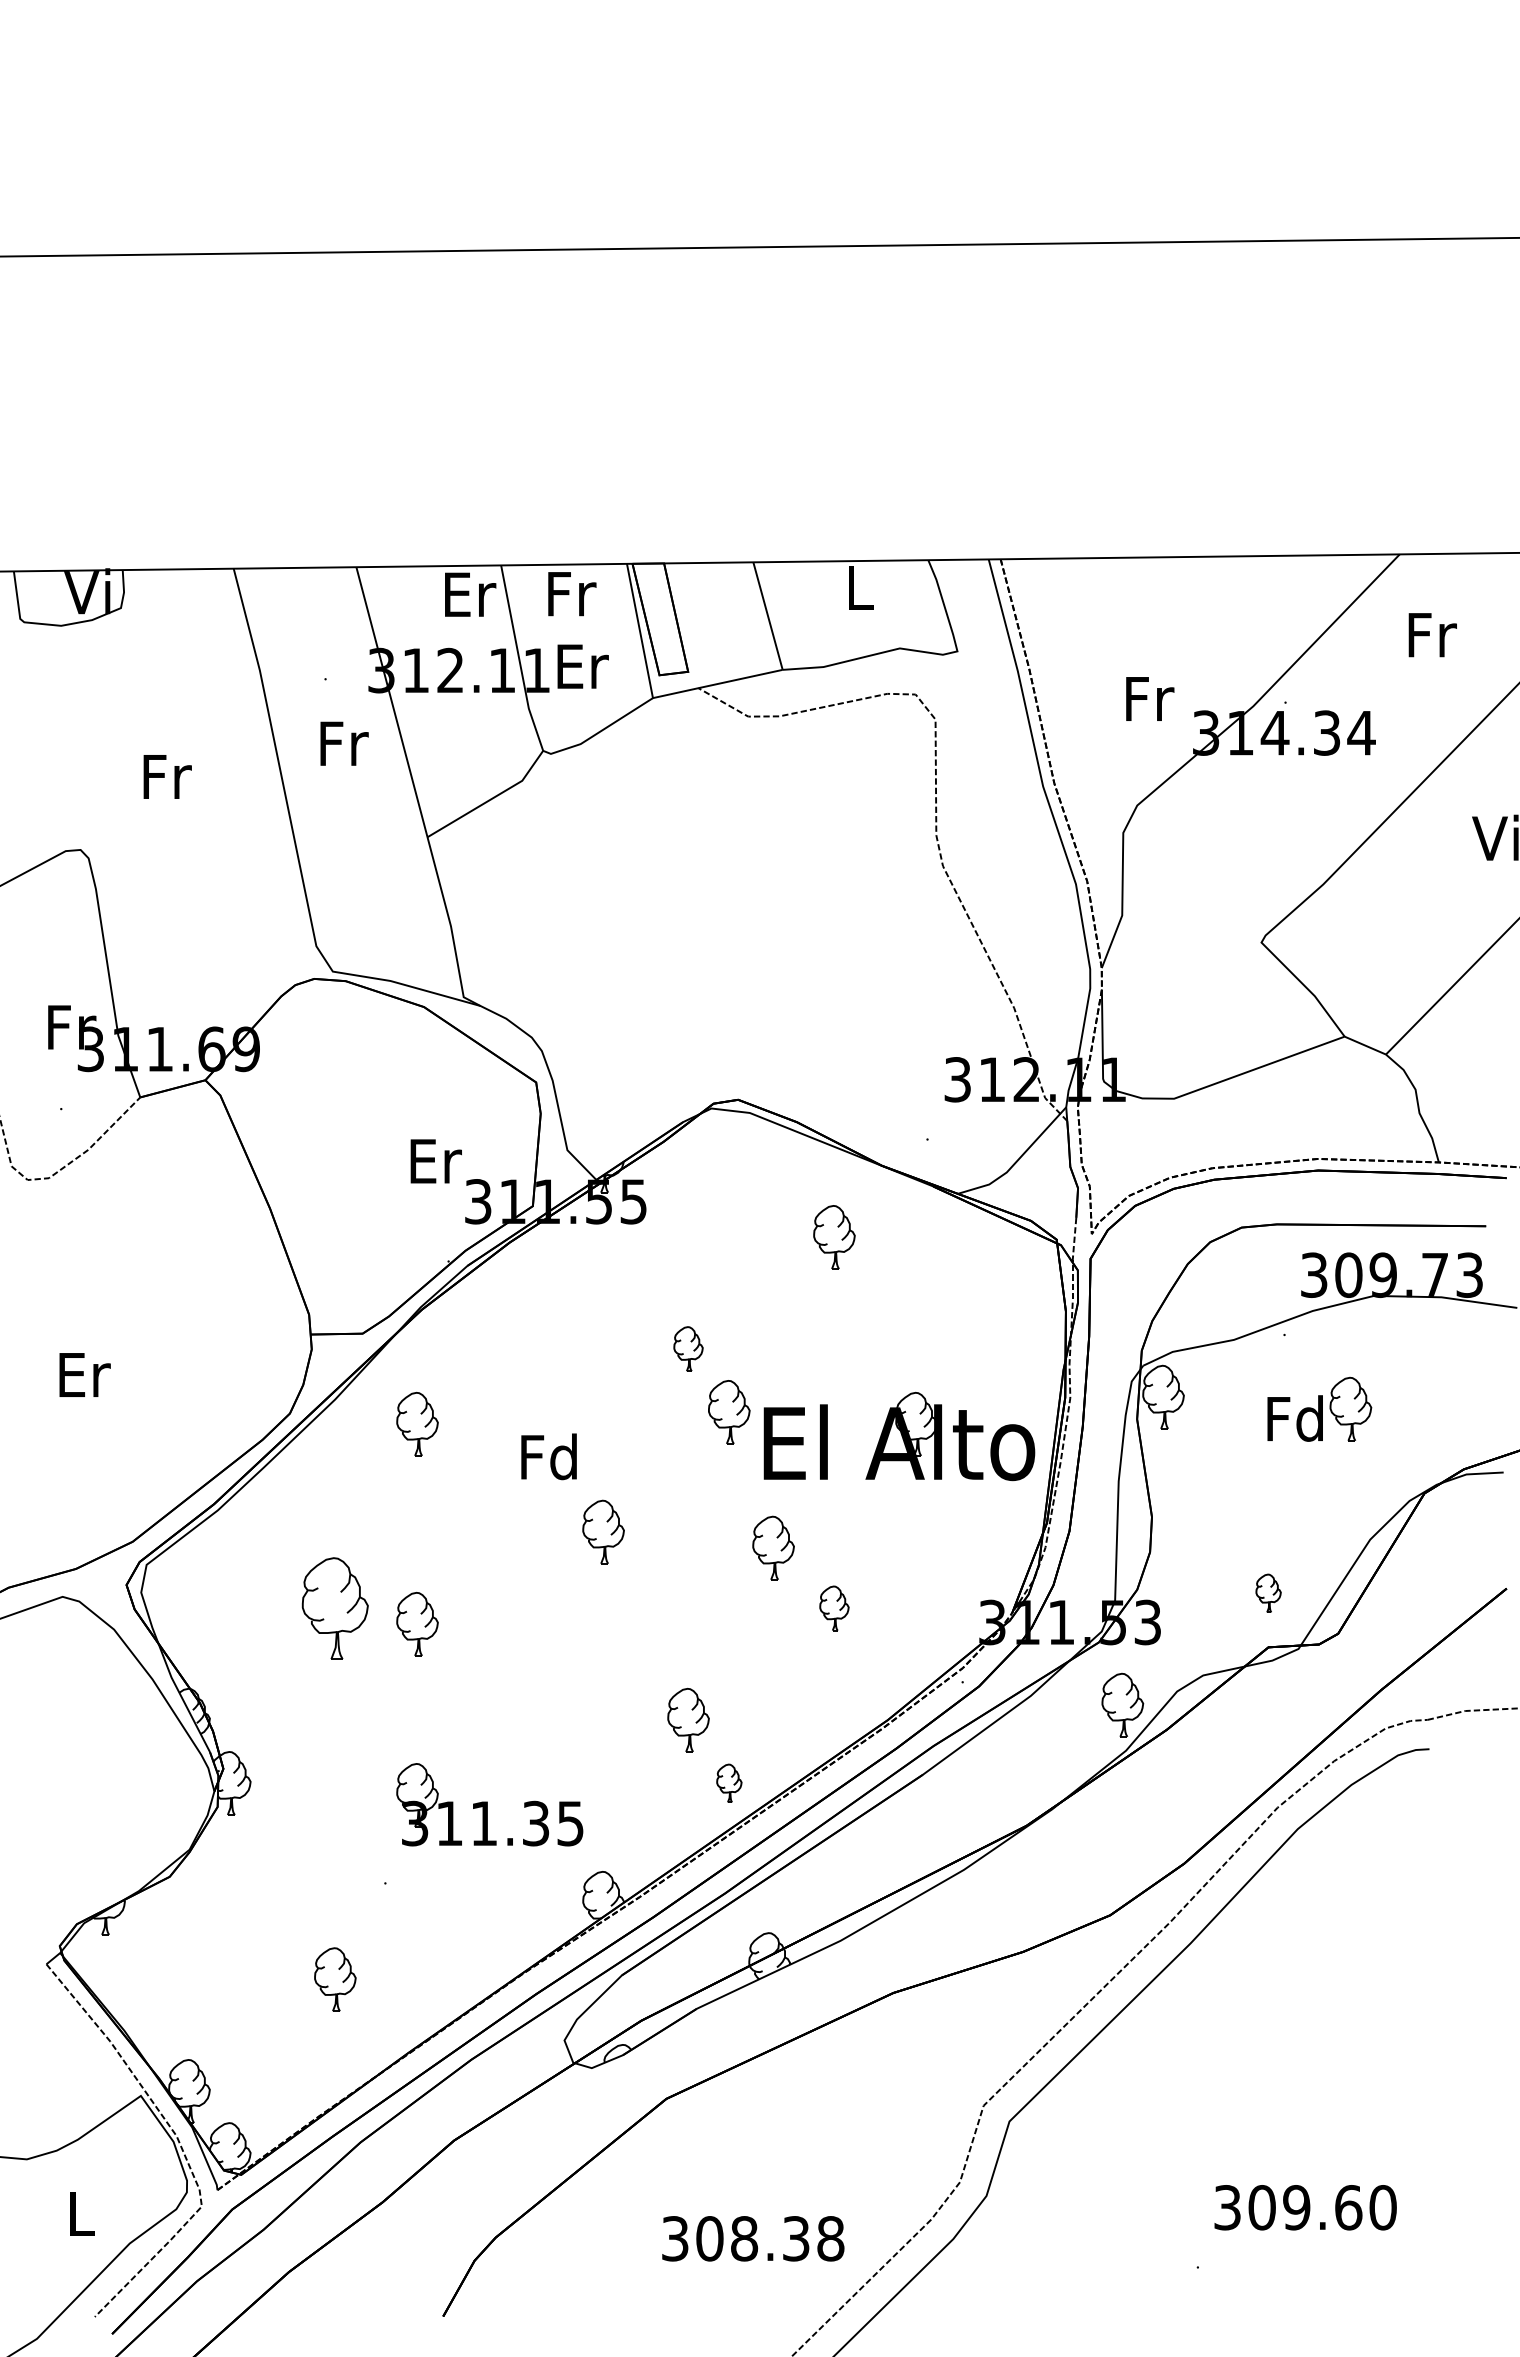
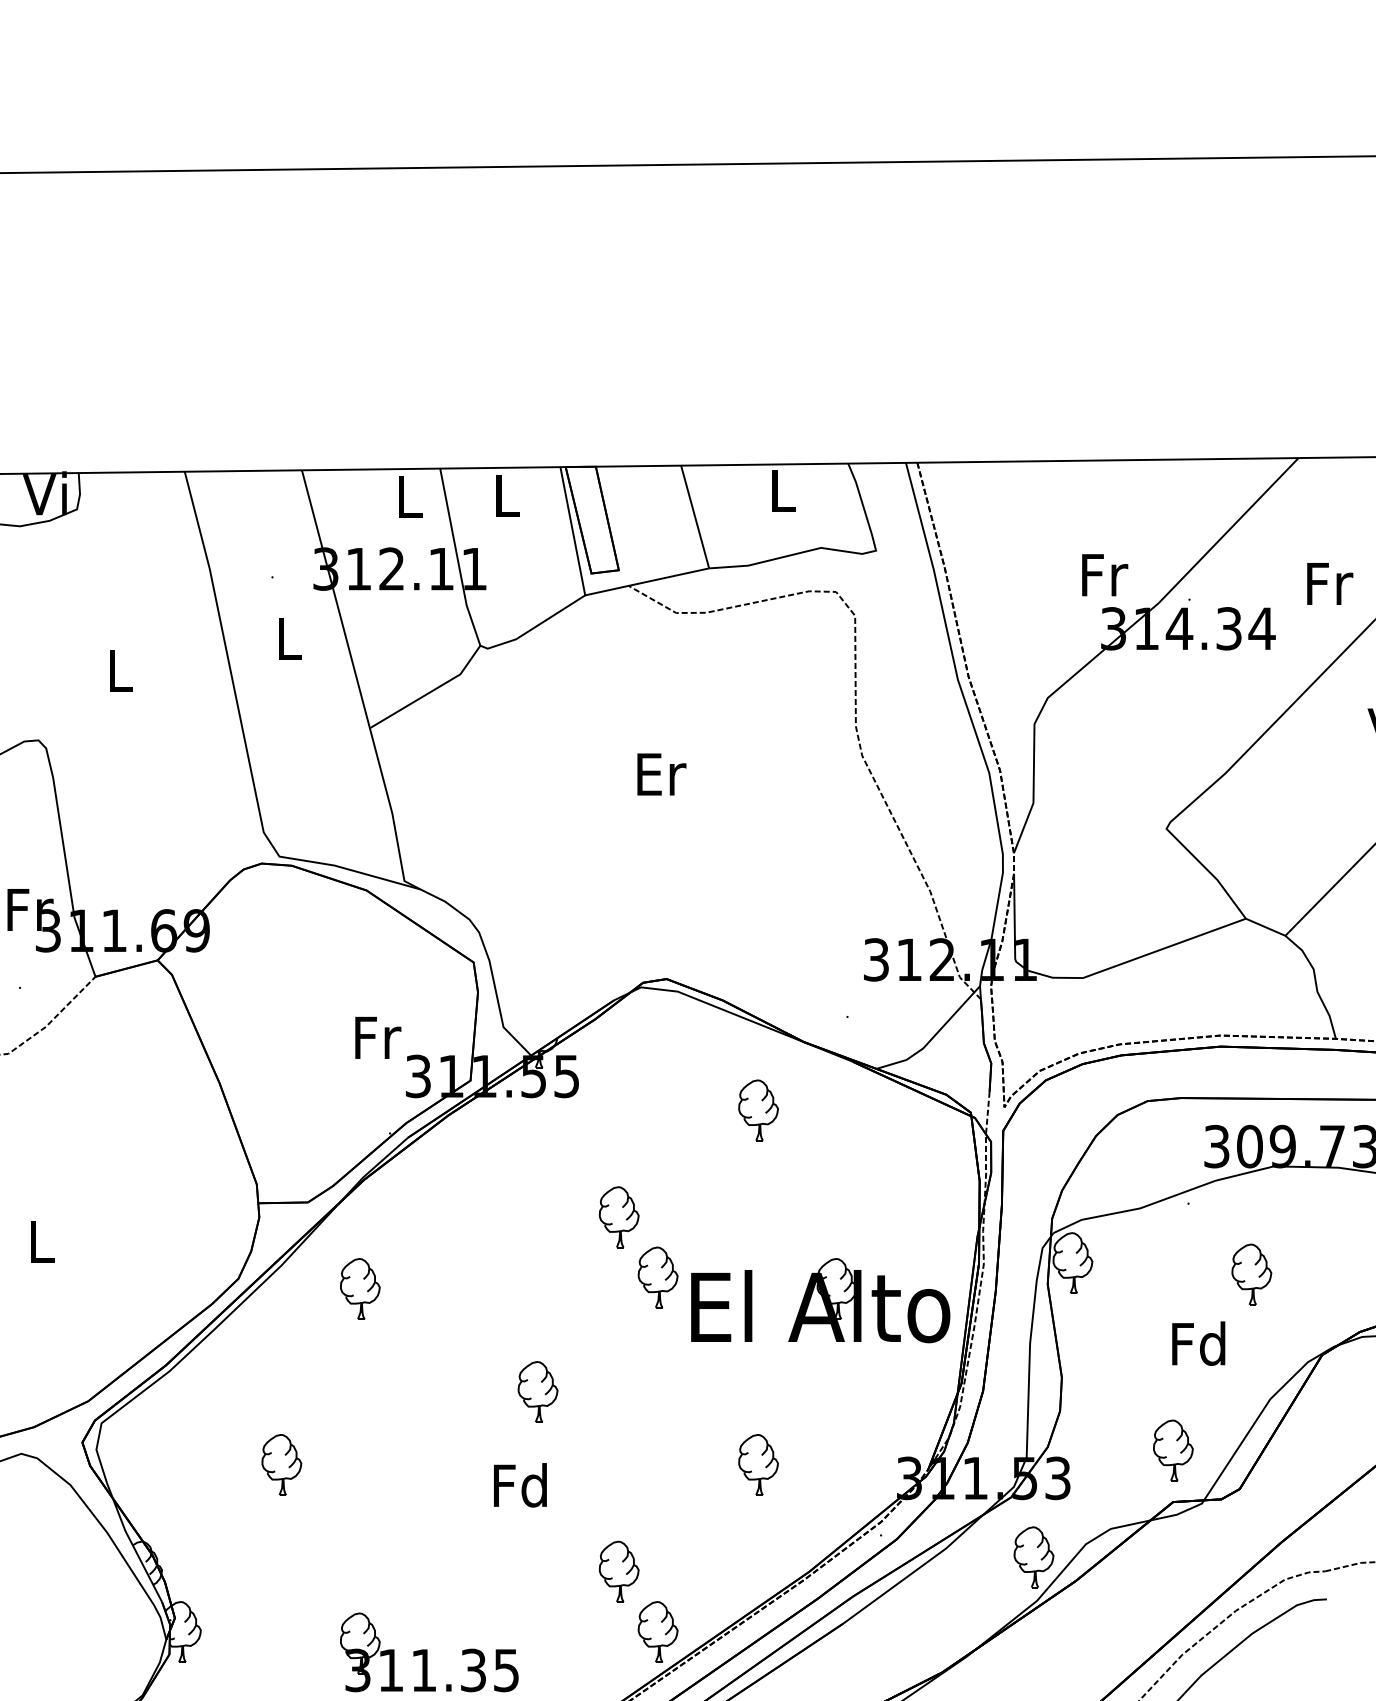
text: (470, 594) -> (410, 496), Er -> L
text: (572, 594) -> (508, 496), Fr -> L
text: (1432, 635) -> (1329, 584), moved
text: (582, 666) -> (661, 774), moved
text: (1150, 698) -> (1105, 574), moved
text: (344, 743) -> (290, 638), Fr -> L
text: (167, 776) -> (121, 670), Fr -> L
text: (435, 1161) -> (377, 1037), Er -> Fr
part: (688, 1348) -> (619, 1216), size x1.43
text: (84, 1374) -> (42, 1241), Er -> L
text: (1294, 1418) -> (1198, 1343), moved
text: (548, 1456) -> (519, 1485), moved
part: (773, 1547) -> (700, 1406), removed
part: (1268, 1593) -> (1173, 1450), size x1.67
part: (335, 1608) -> (281, 1464), size x0.62
part: (834, 1608) -> (758, 1464), size x1.43
part: (417, 1623) -> (360, 1479), removed
part: (729, 1783) -> (658, 1632), size x1.67

